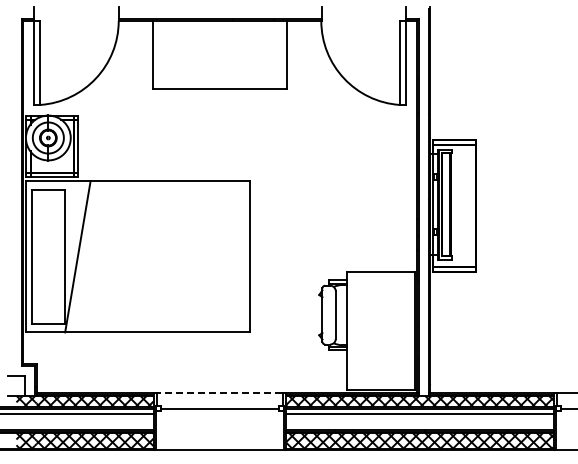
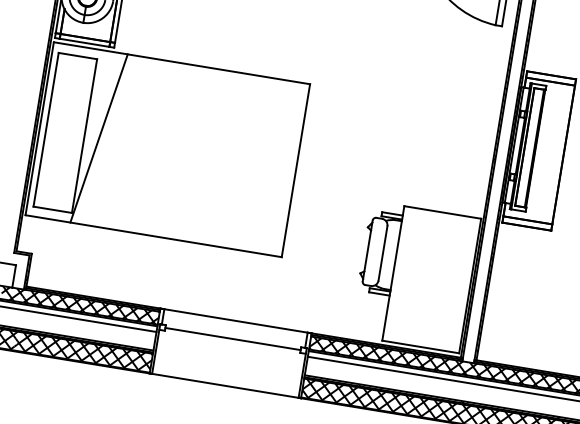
line: (220, 393) -> (236, 321), dashed -> solid

